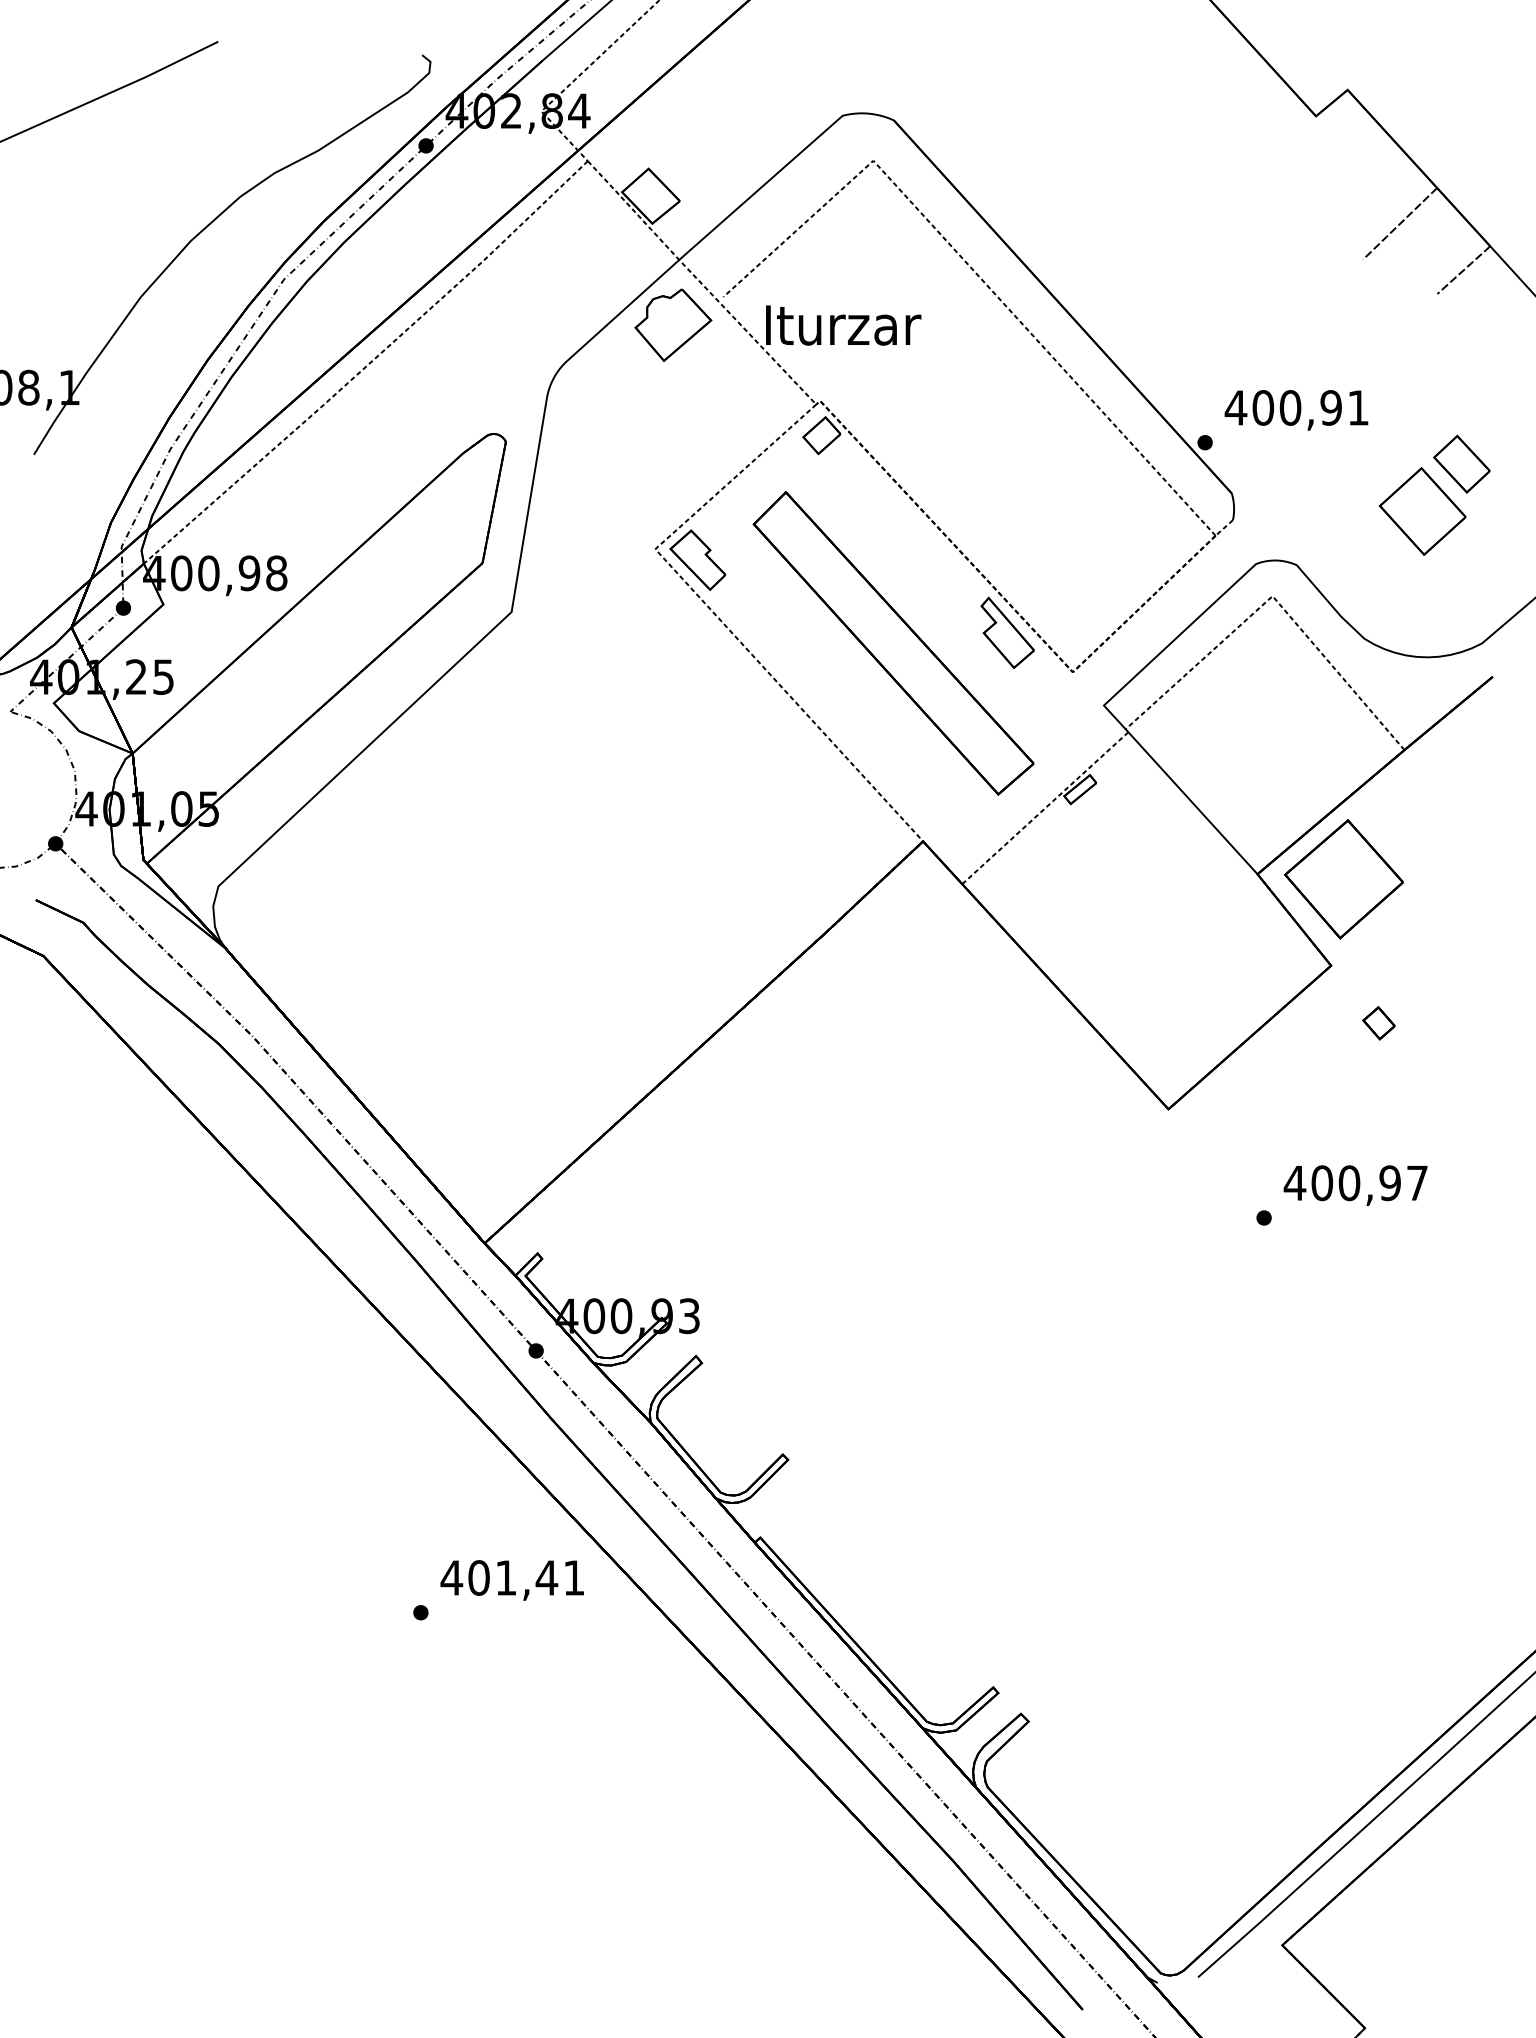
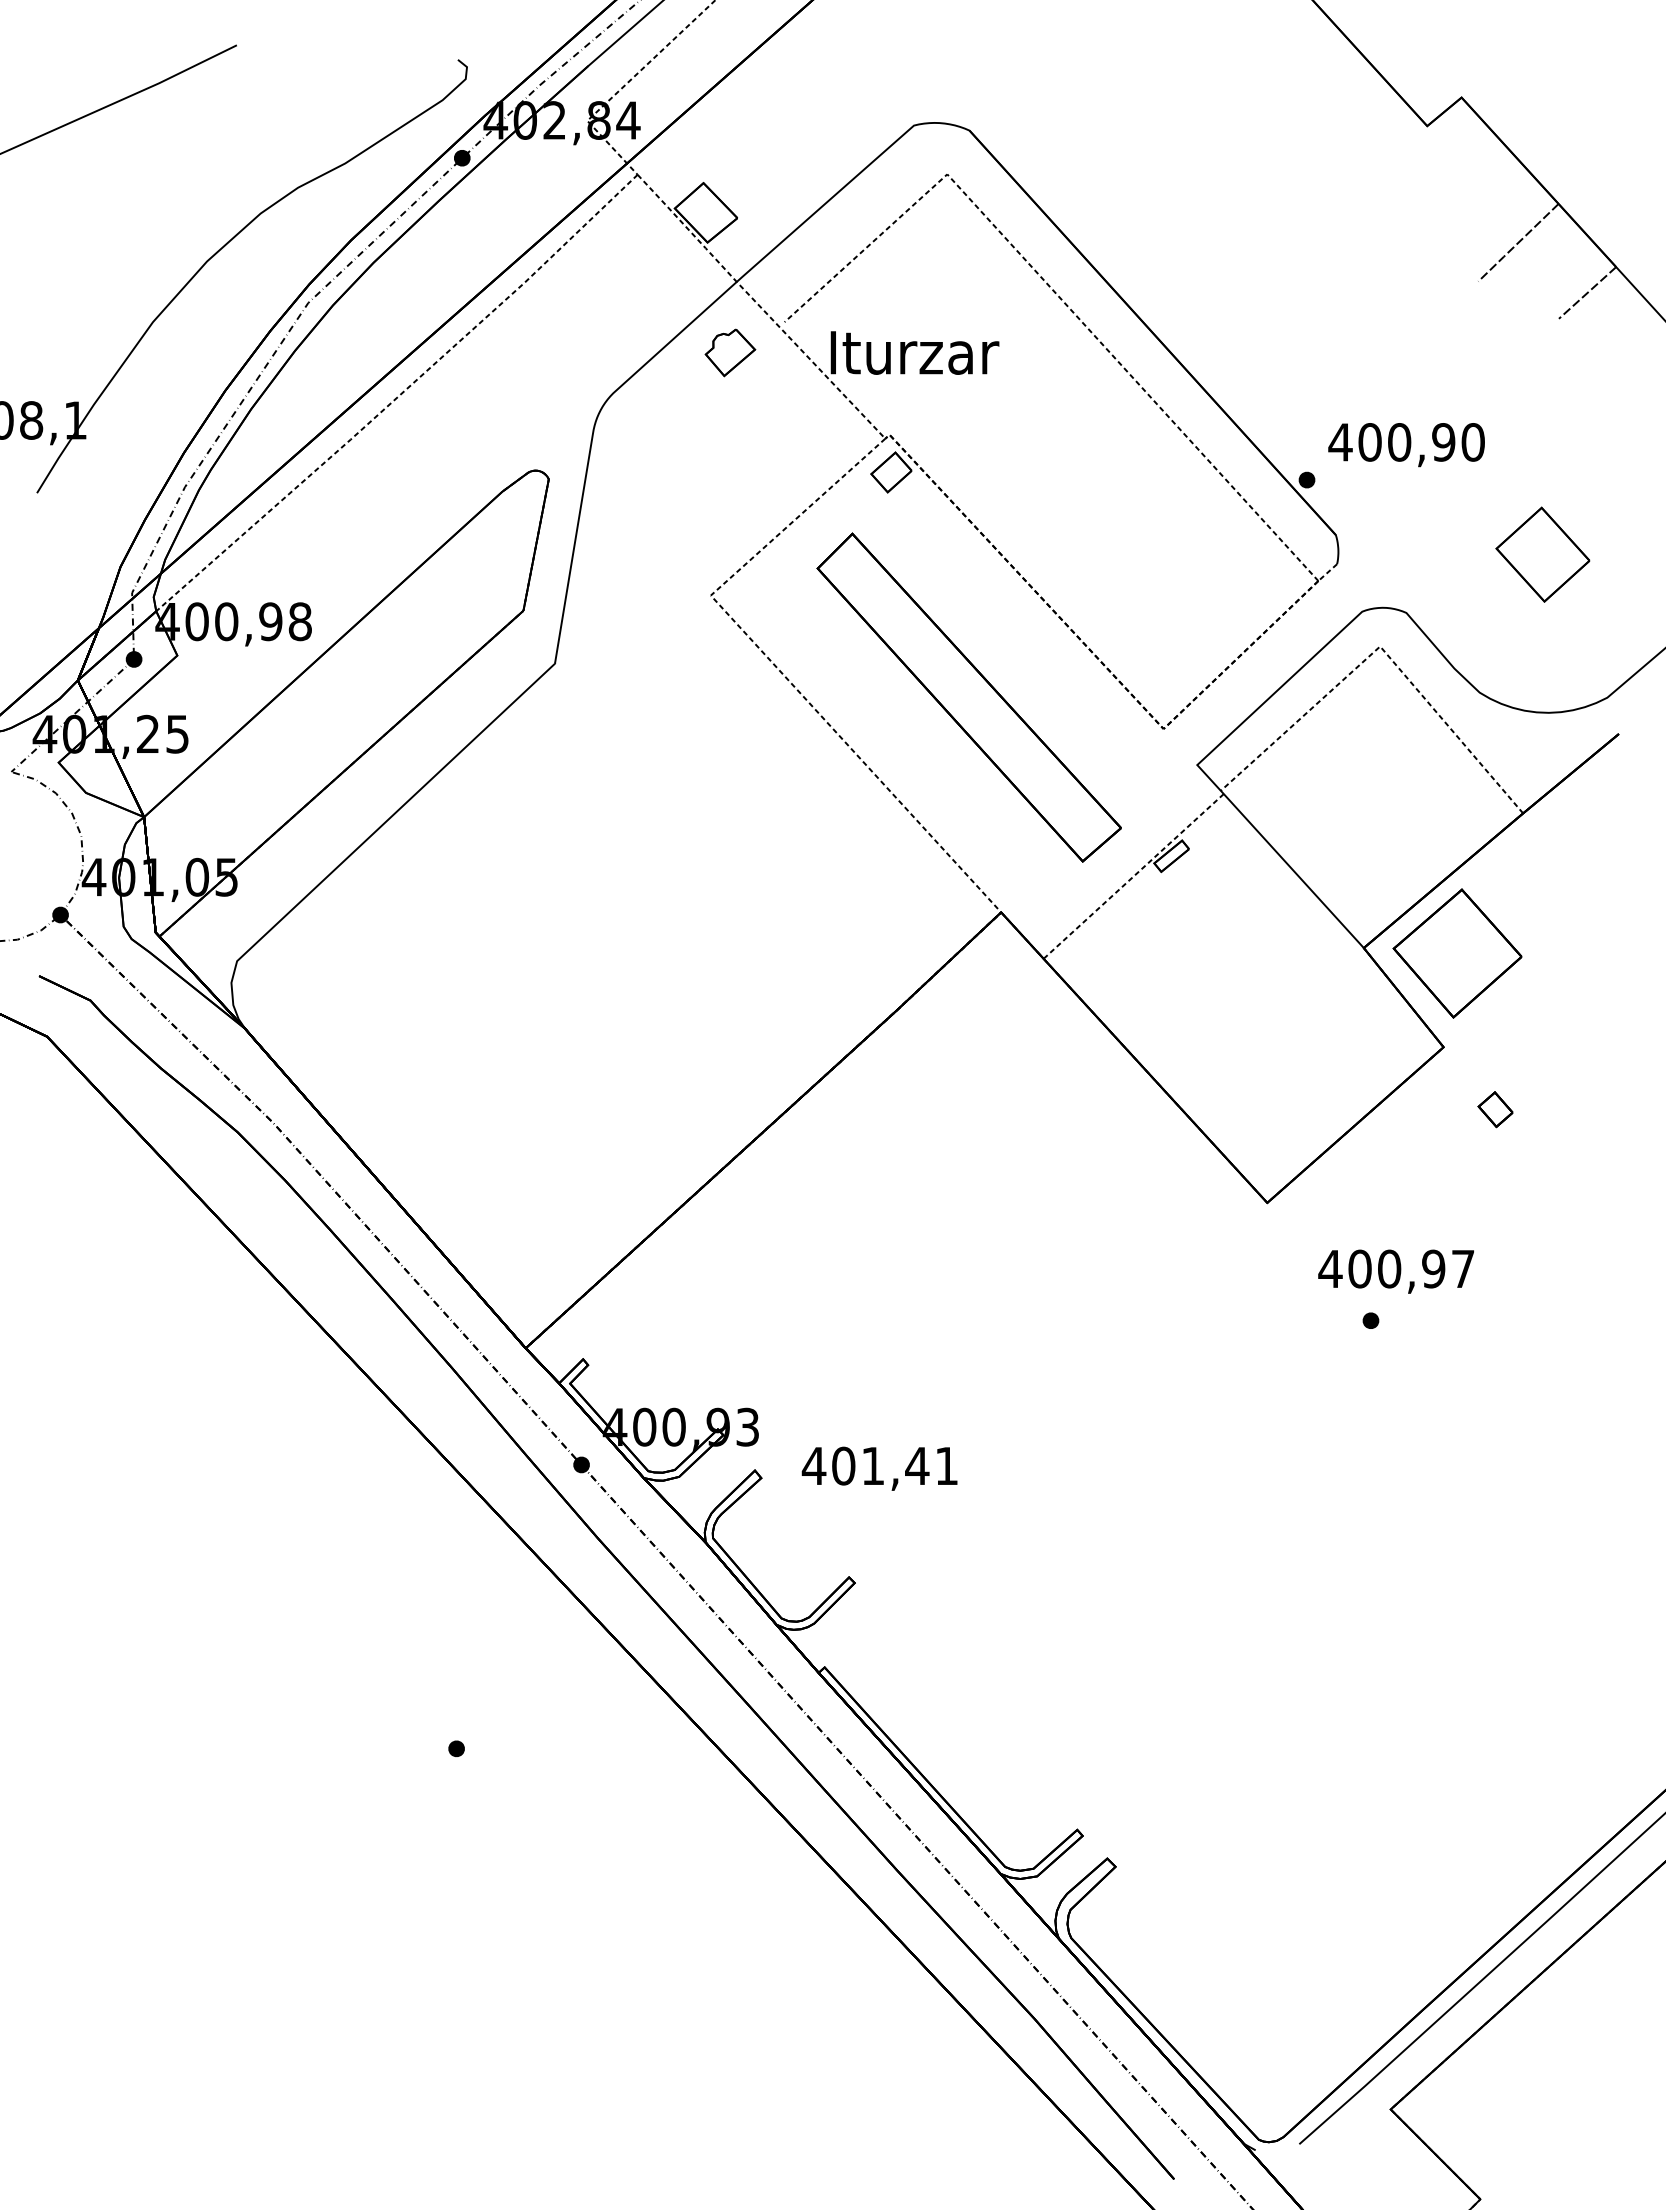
part: (673, 325) -> (730, 352), size x0.6
text: (1357, 408) -> (1472, 442), 400,91 -> 400,90
part: (1461, 464) -> (1585, 503), removed
part: (697, 560) -> (756, 607), removed
part: (1007, 633) -> (1092, 686), removed
text: (1354, 1185) -> (1395, 1271), moved
text: (512, 1580) -> (879, 1468), moved

